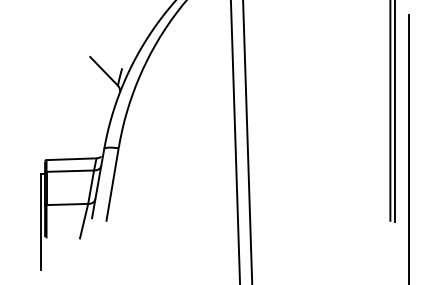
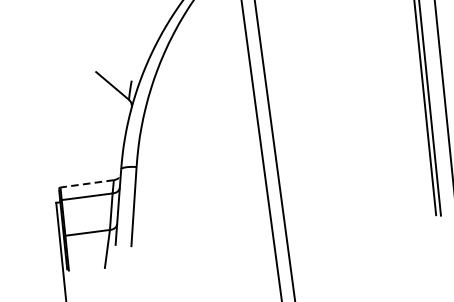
line: (71, 159) -> (87, 184), solid -> dashed

